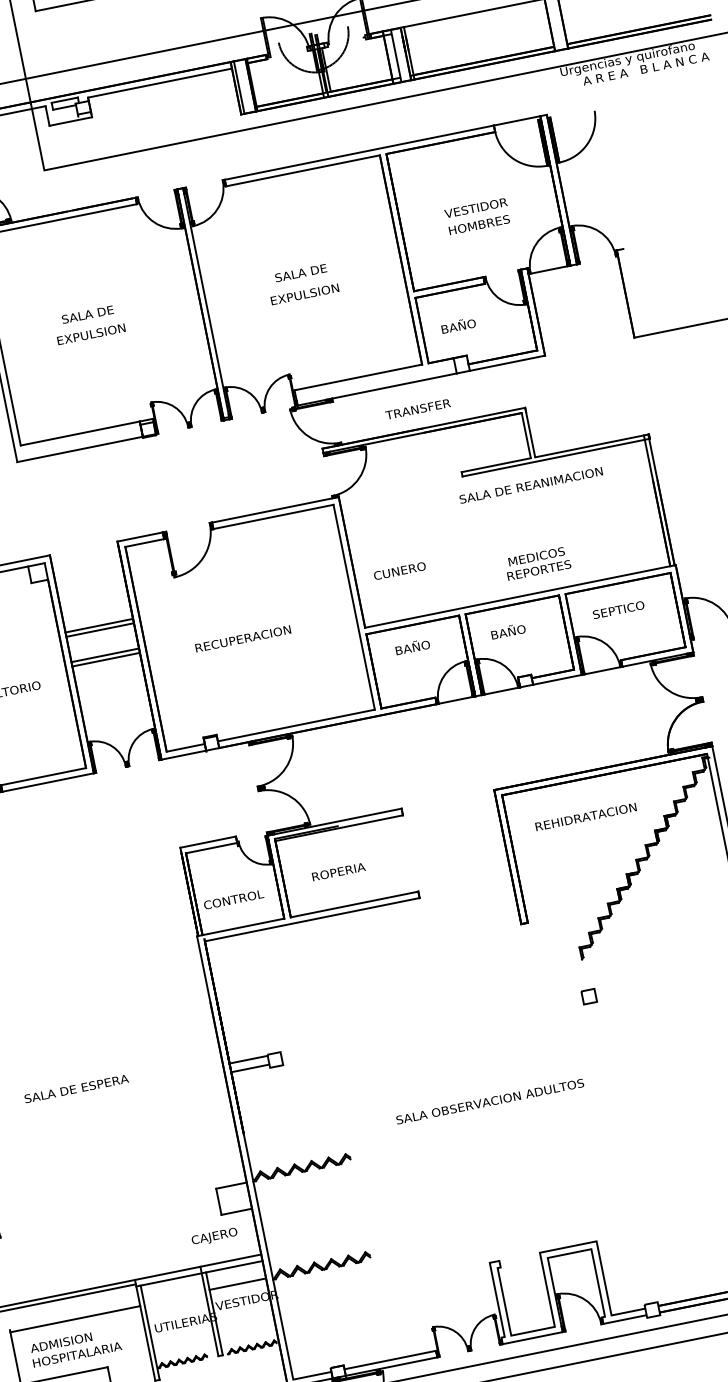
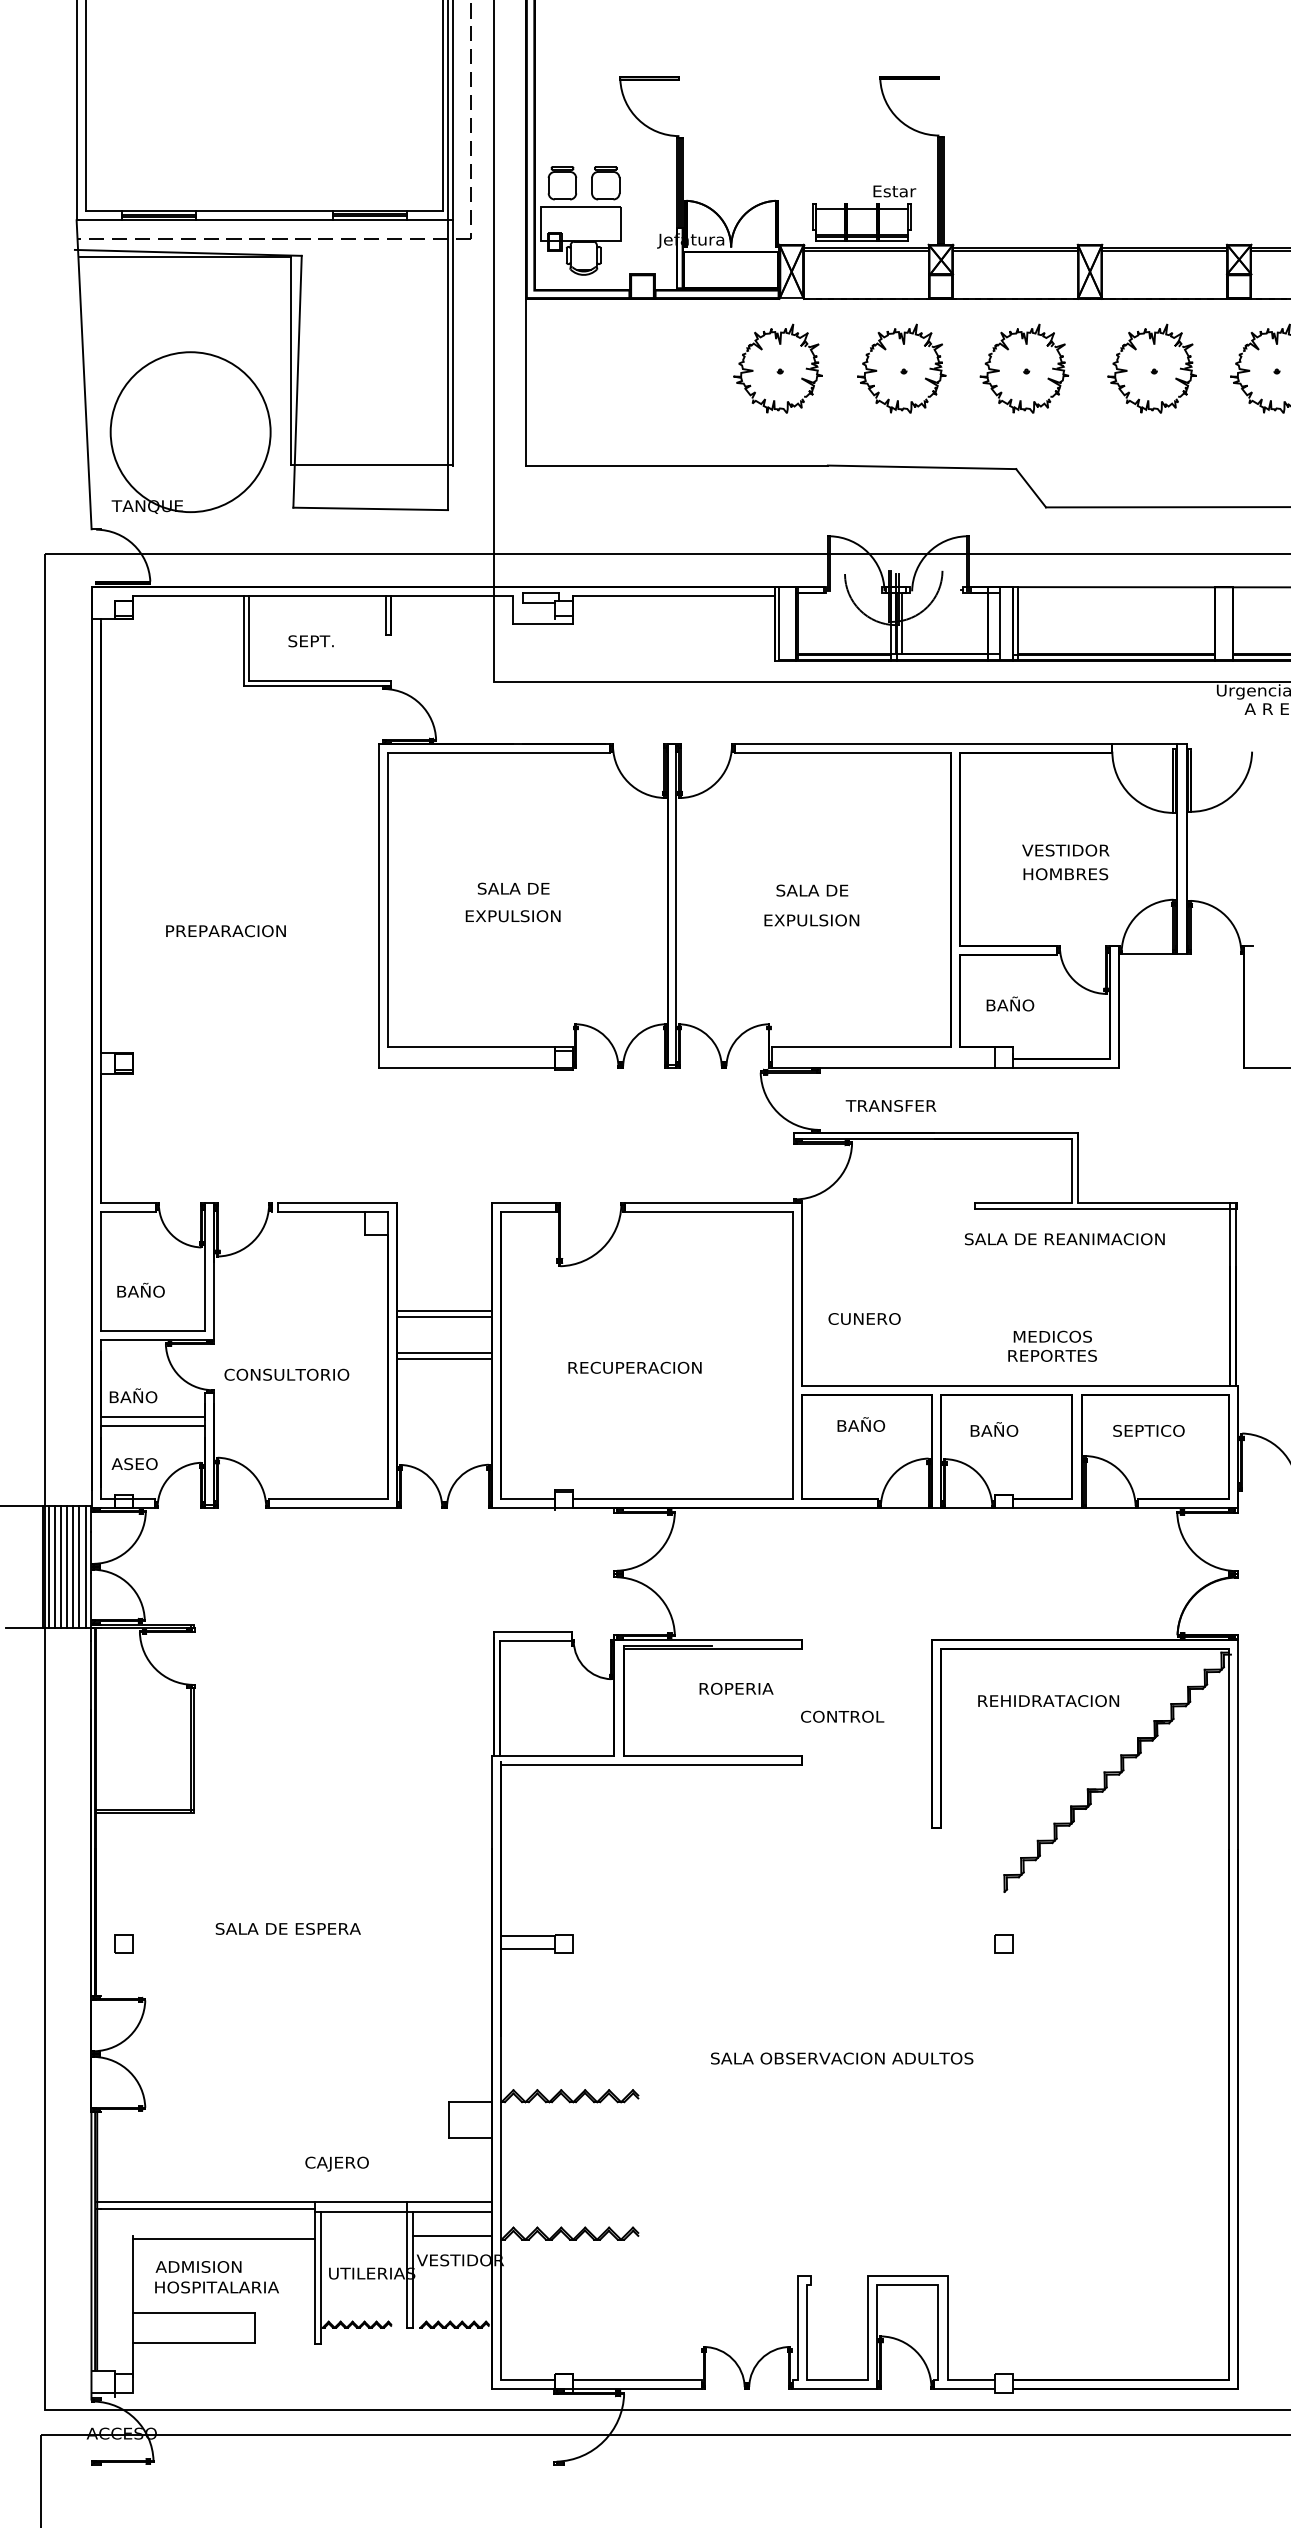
text: (417, 409) -> (890, 1105), moved
text: (338, 871) -> (736, 1688), moved
text: (233, 899) -> (842, 1716), moved
text: (214, 1236) -> (336, 2163), moved

